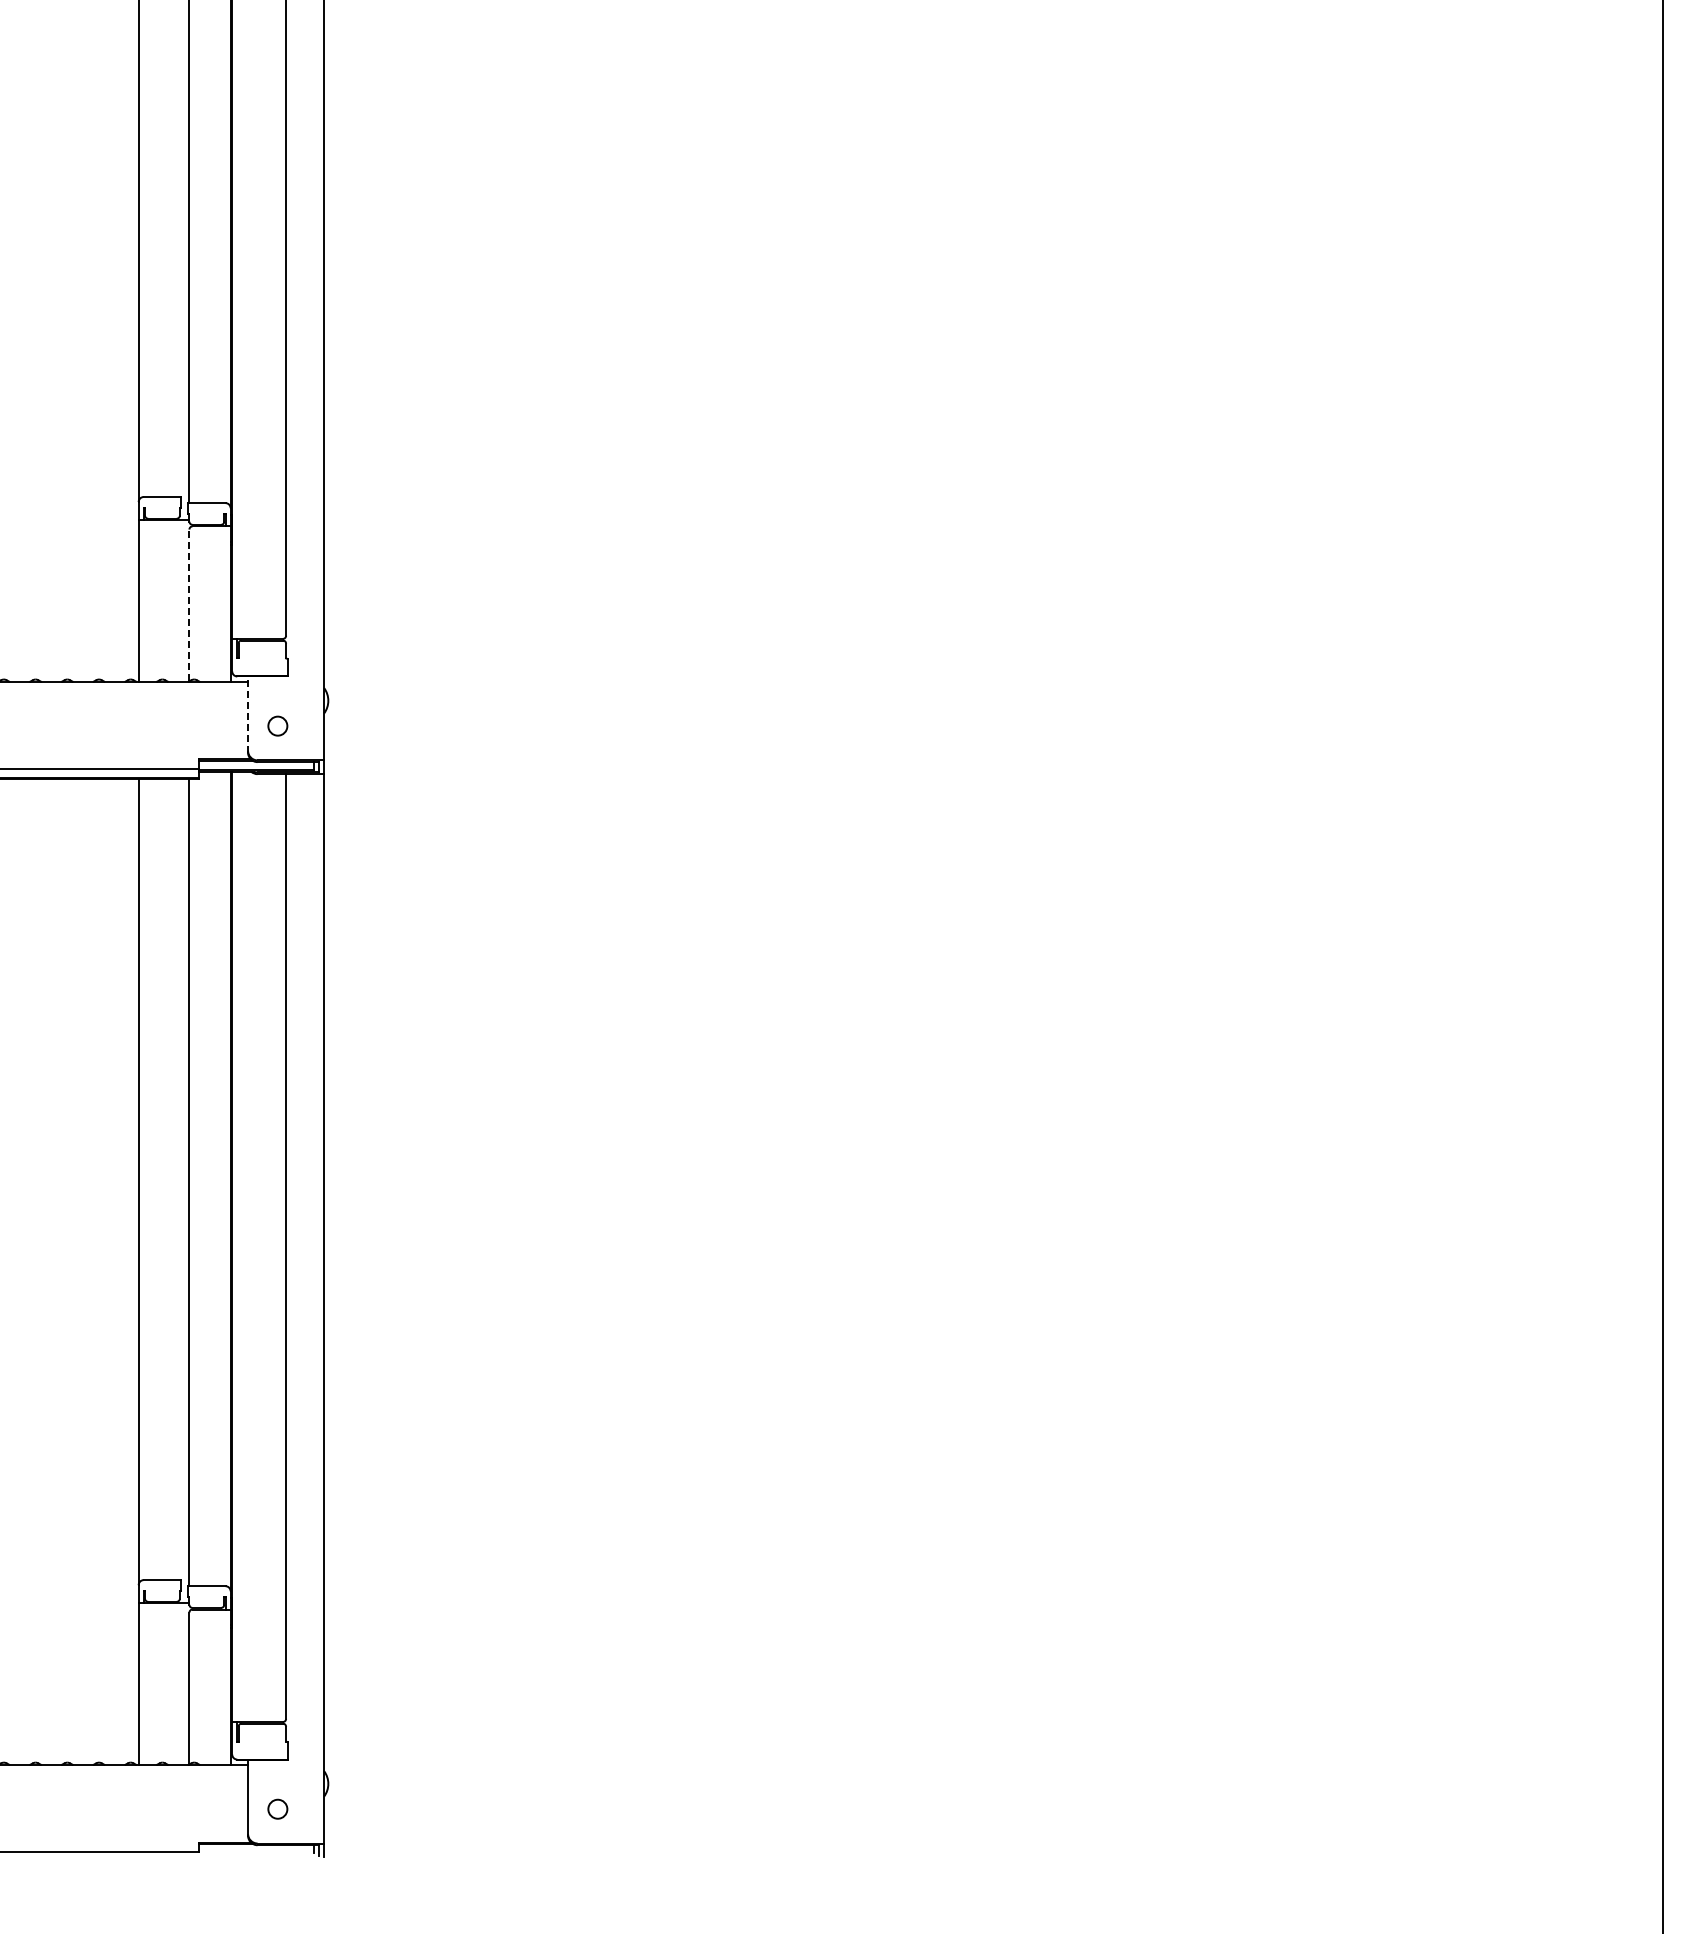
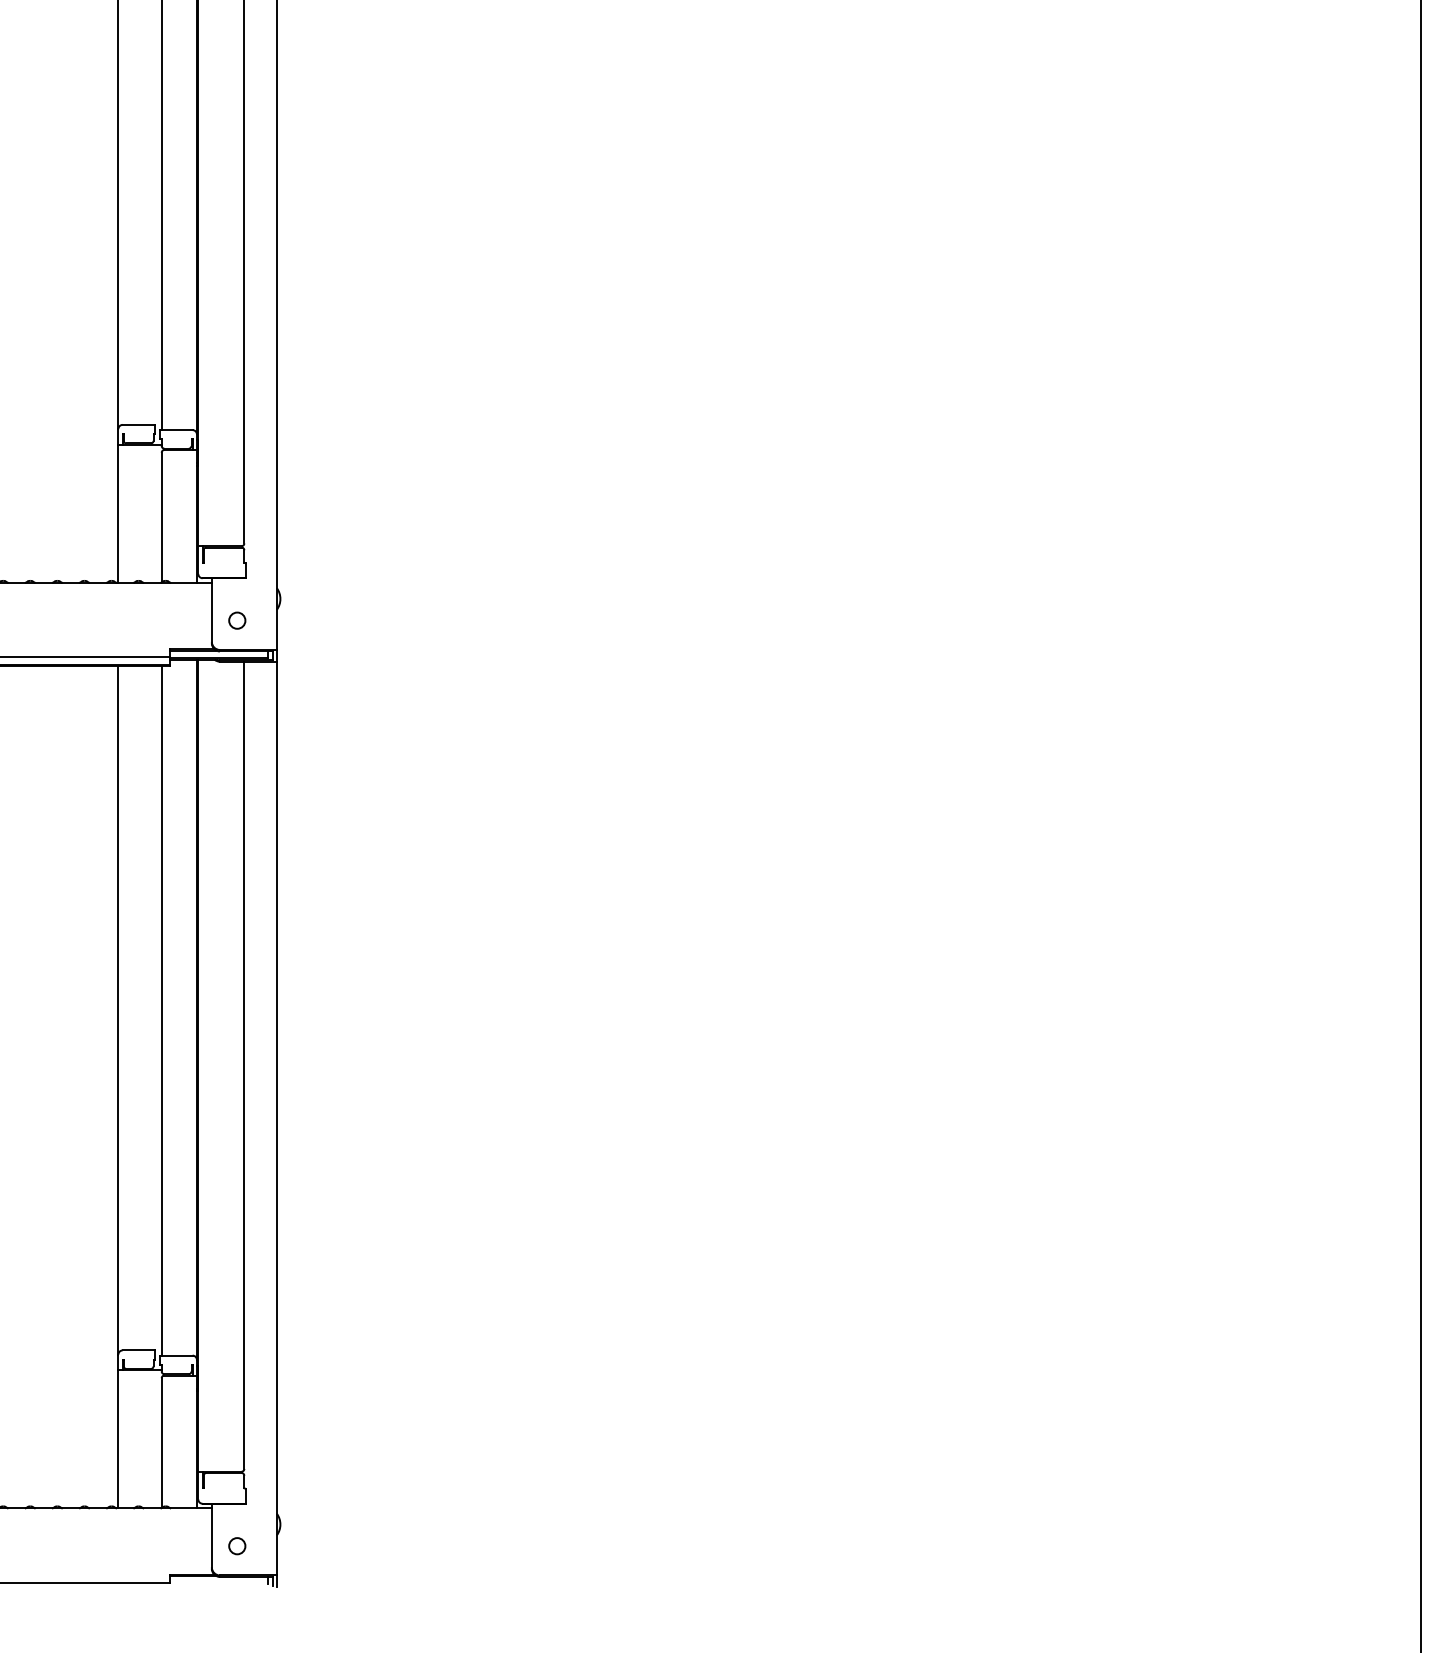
line: (189, 605) -> (161, 517), dashed -> solid
line: (248, 714) -> (212, 610), dashed -> solid

